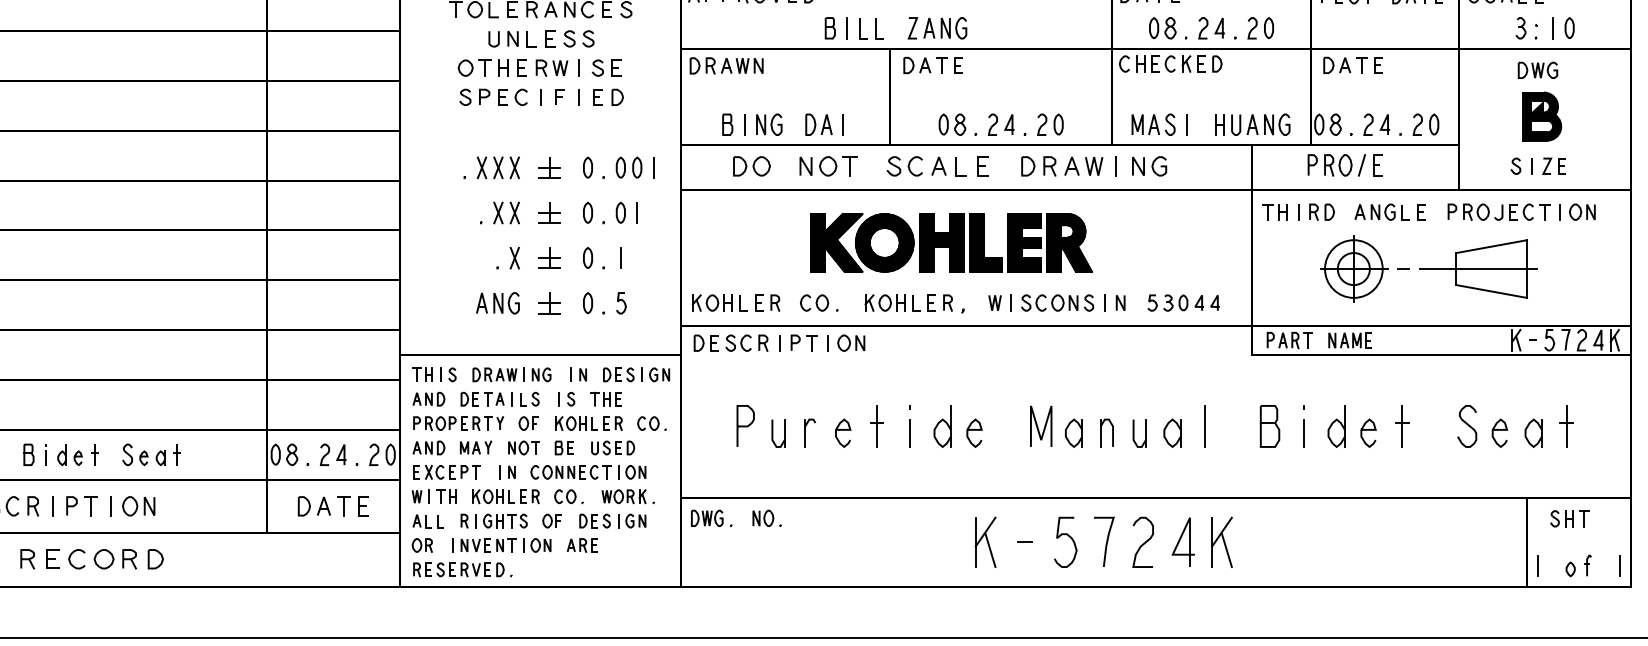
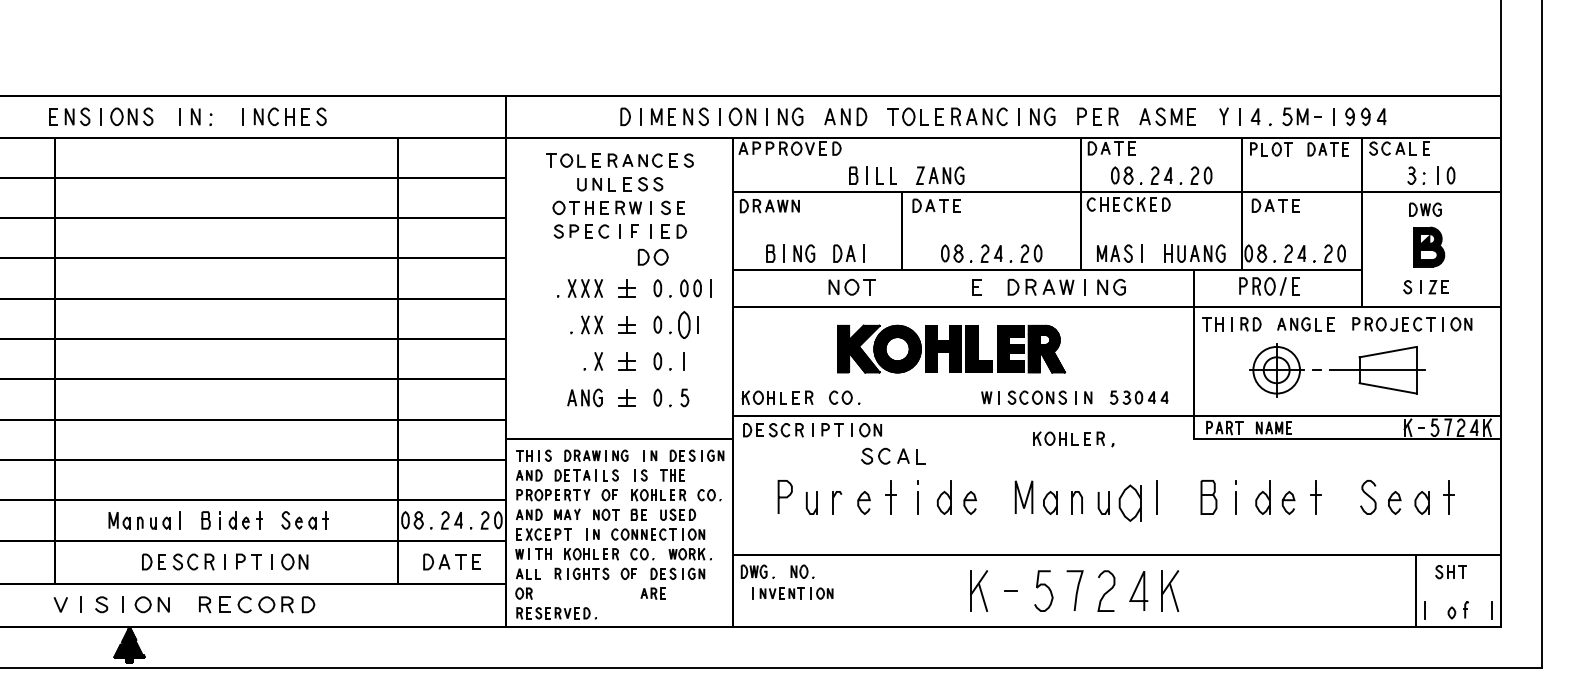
part: (750, 165) -> (652, 256), moved
part: (926, 165) -> (893, 455), moved
part: (621, 212) -> (684, 324), size x1.6
part: (914, 304) -> (1073, 439), moved
part: (1171, 432) -> (1129, 502), size x1.6
part: (500, 545) -> (792, 593), moved

